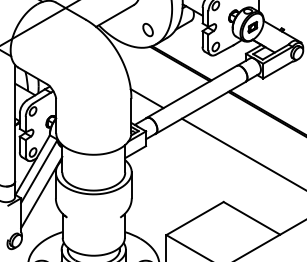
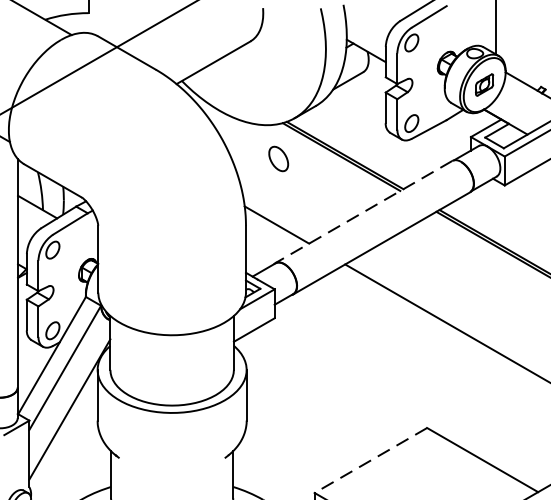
part: (147, 30) -> (277, 159), moved
line: (190, 92) -> (362, 212), solid -> dashed
line: (194, 218) -> (369, 460), solid -> dashed

